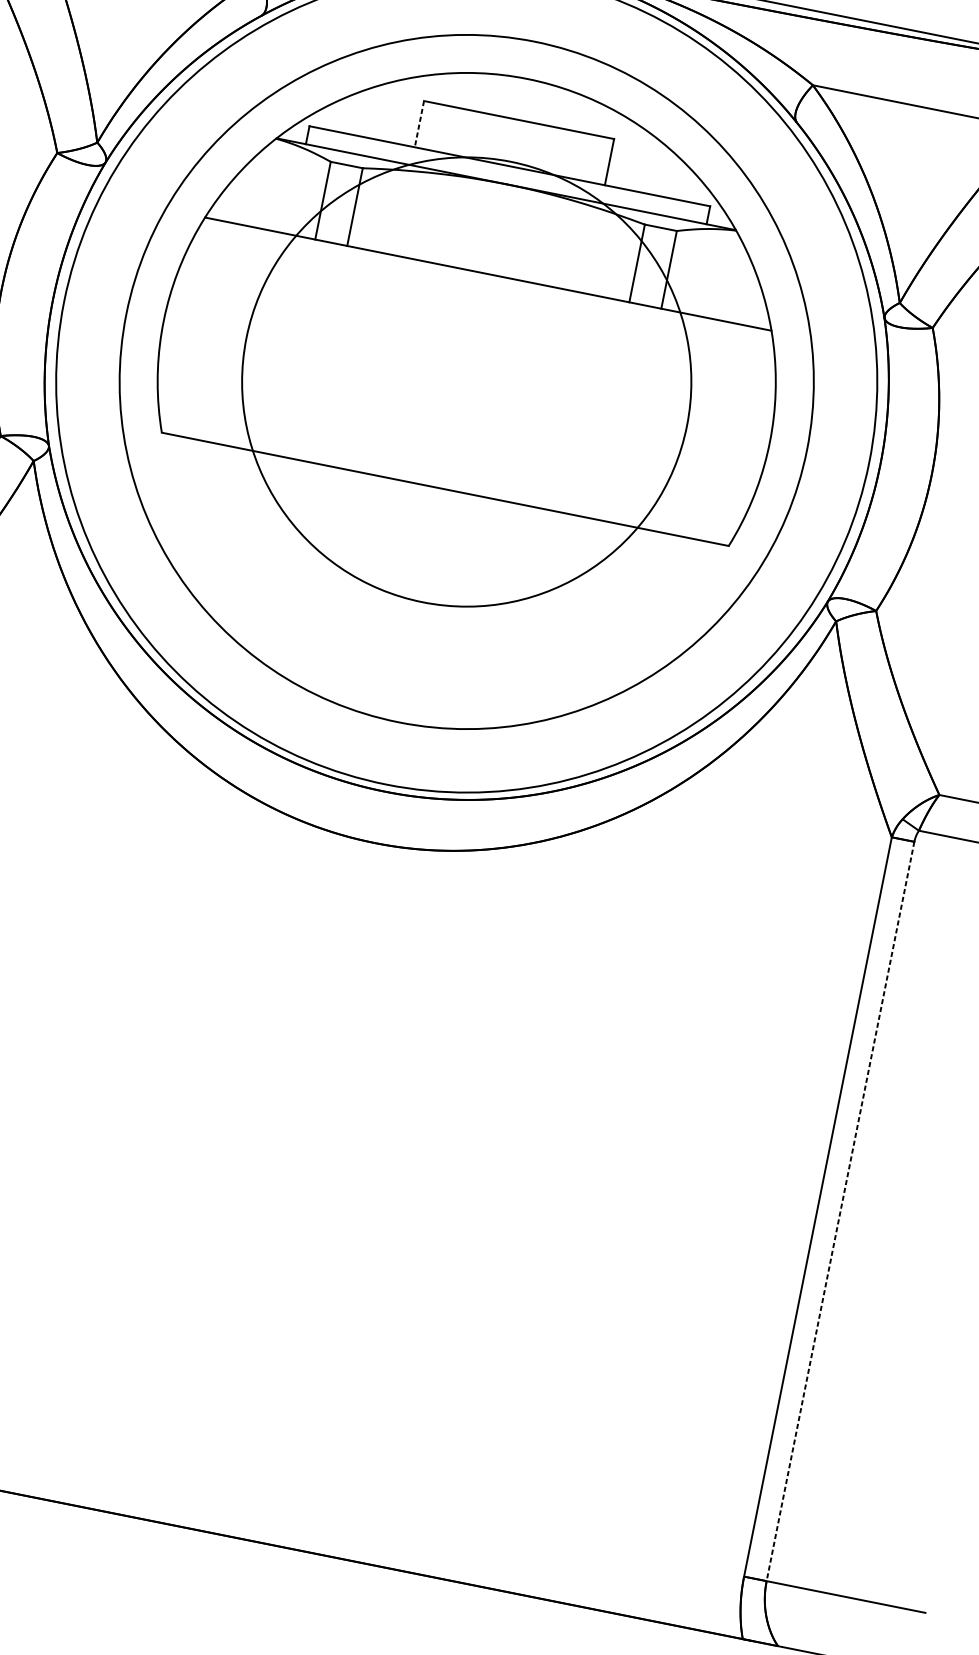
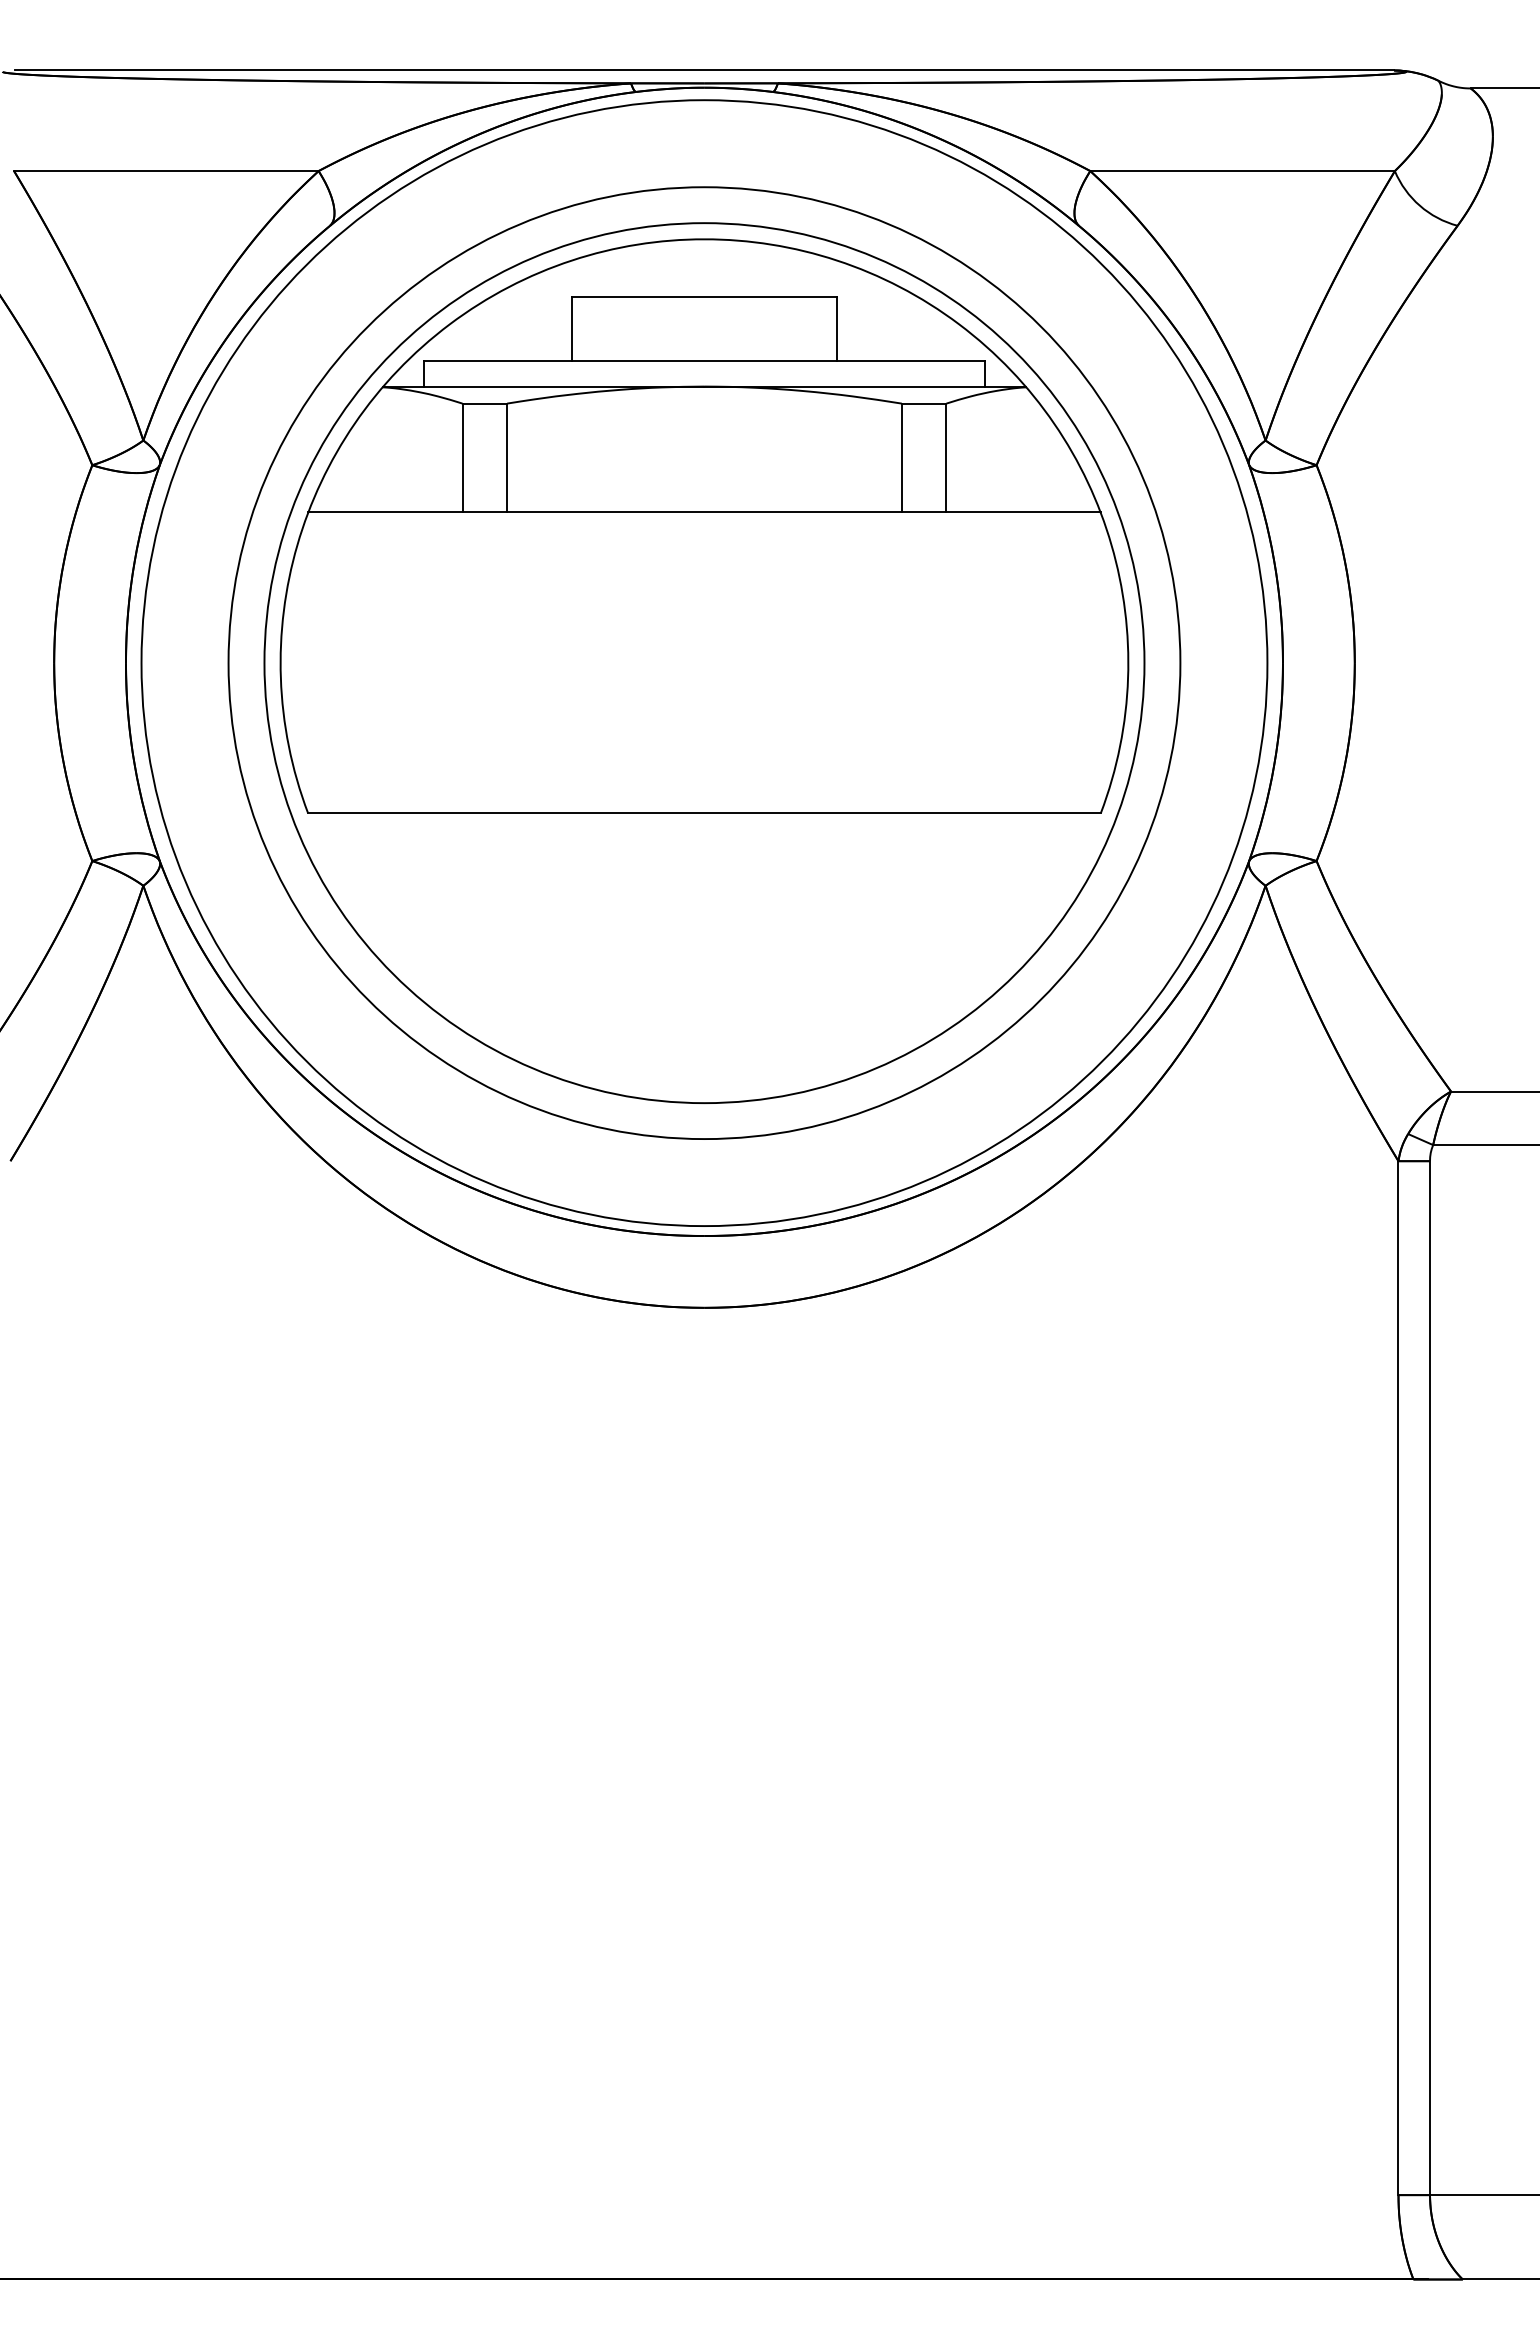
line: (419, 124) -> (571, 329), dashed -> solid
circle: (466, 382) -> (704, 663), size x1.43
line: (840, 1211) -> (1430, 1678), dashed -> solid

